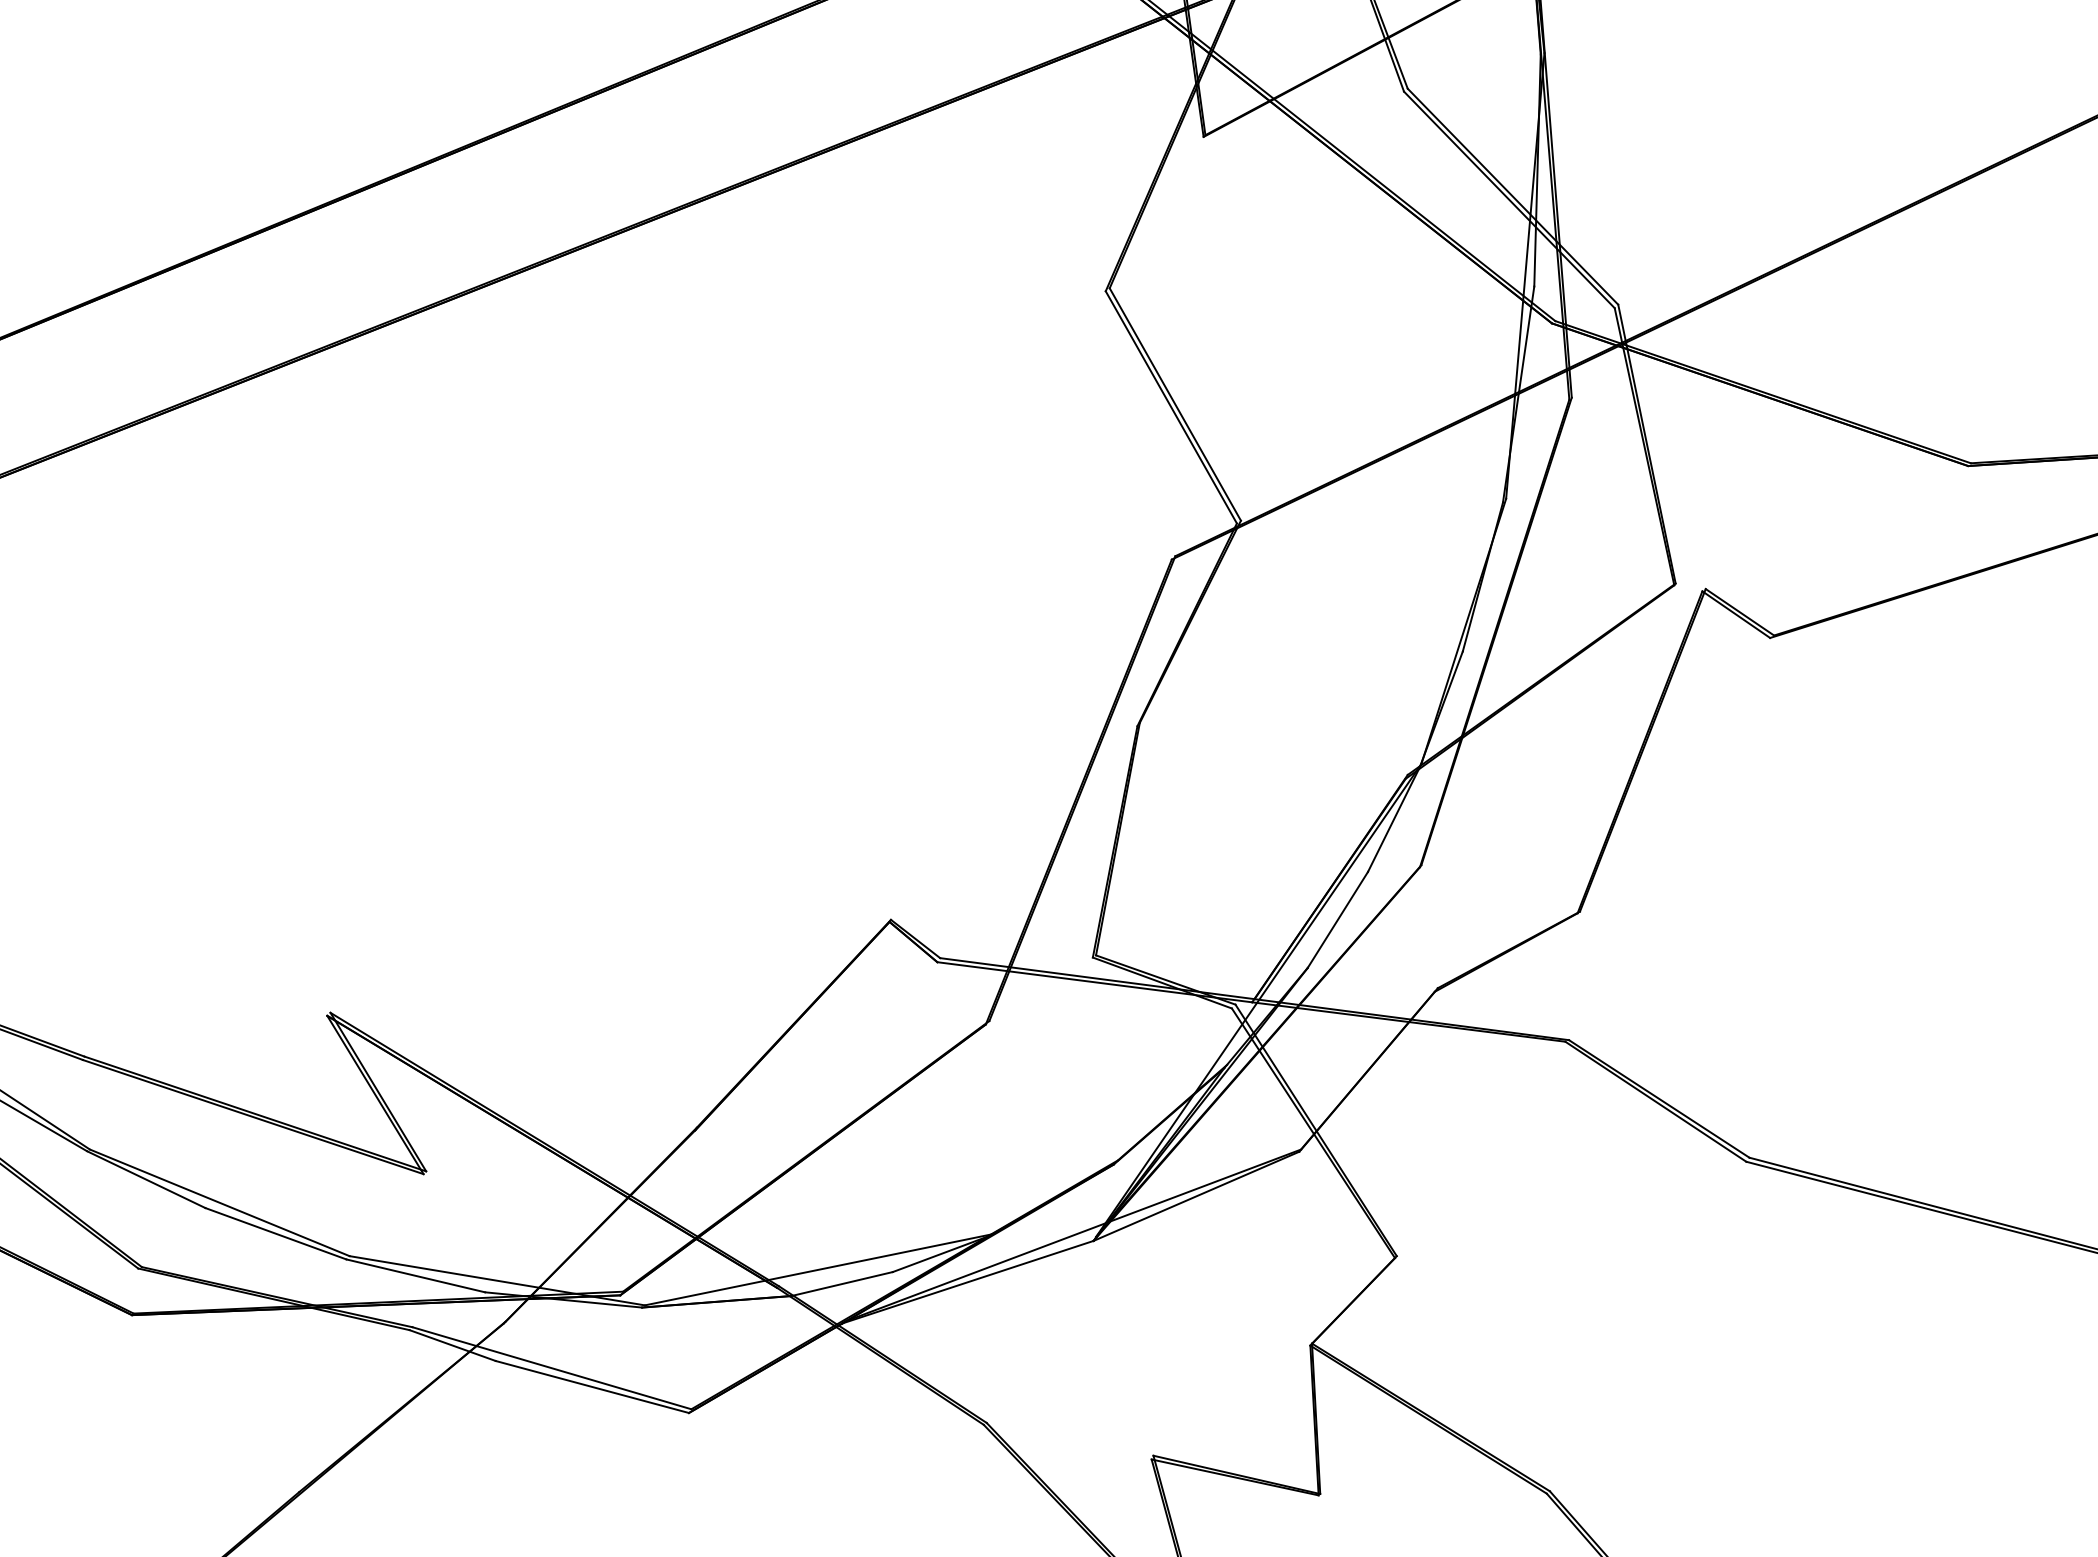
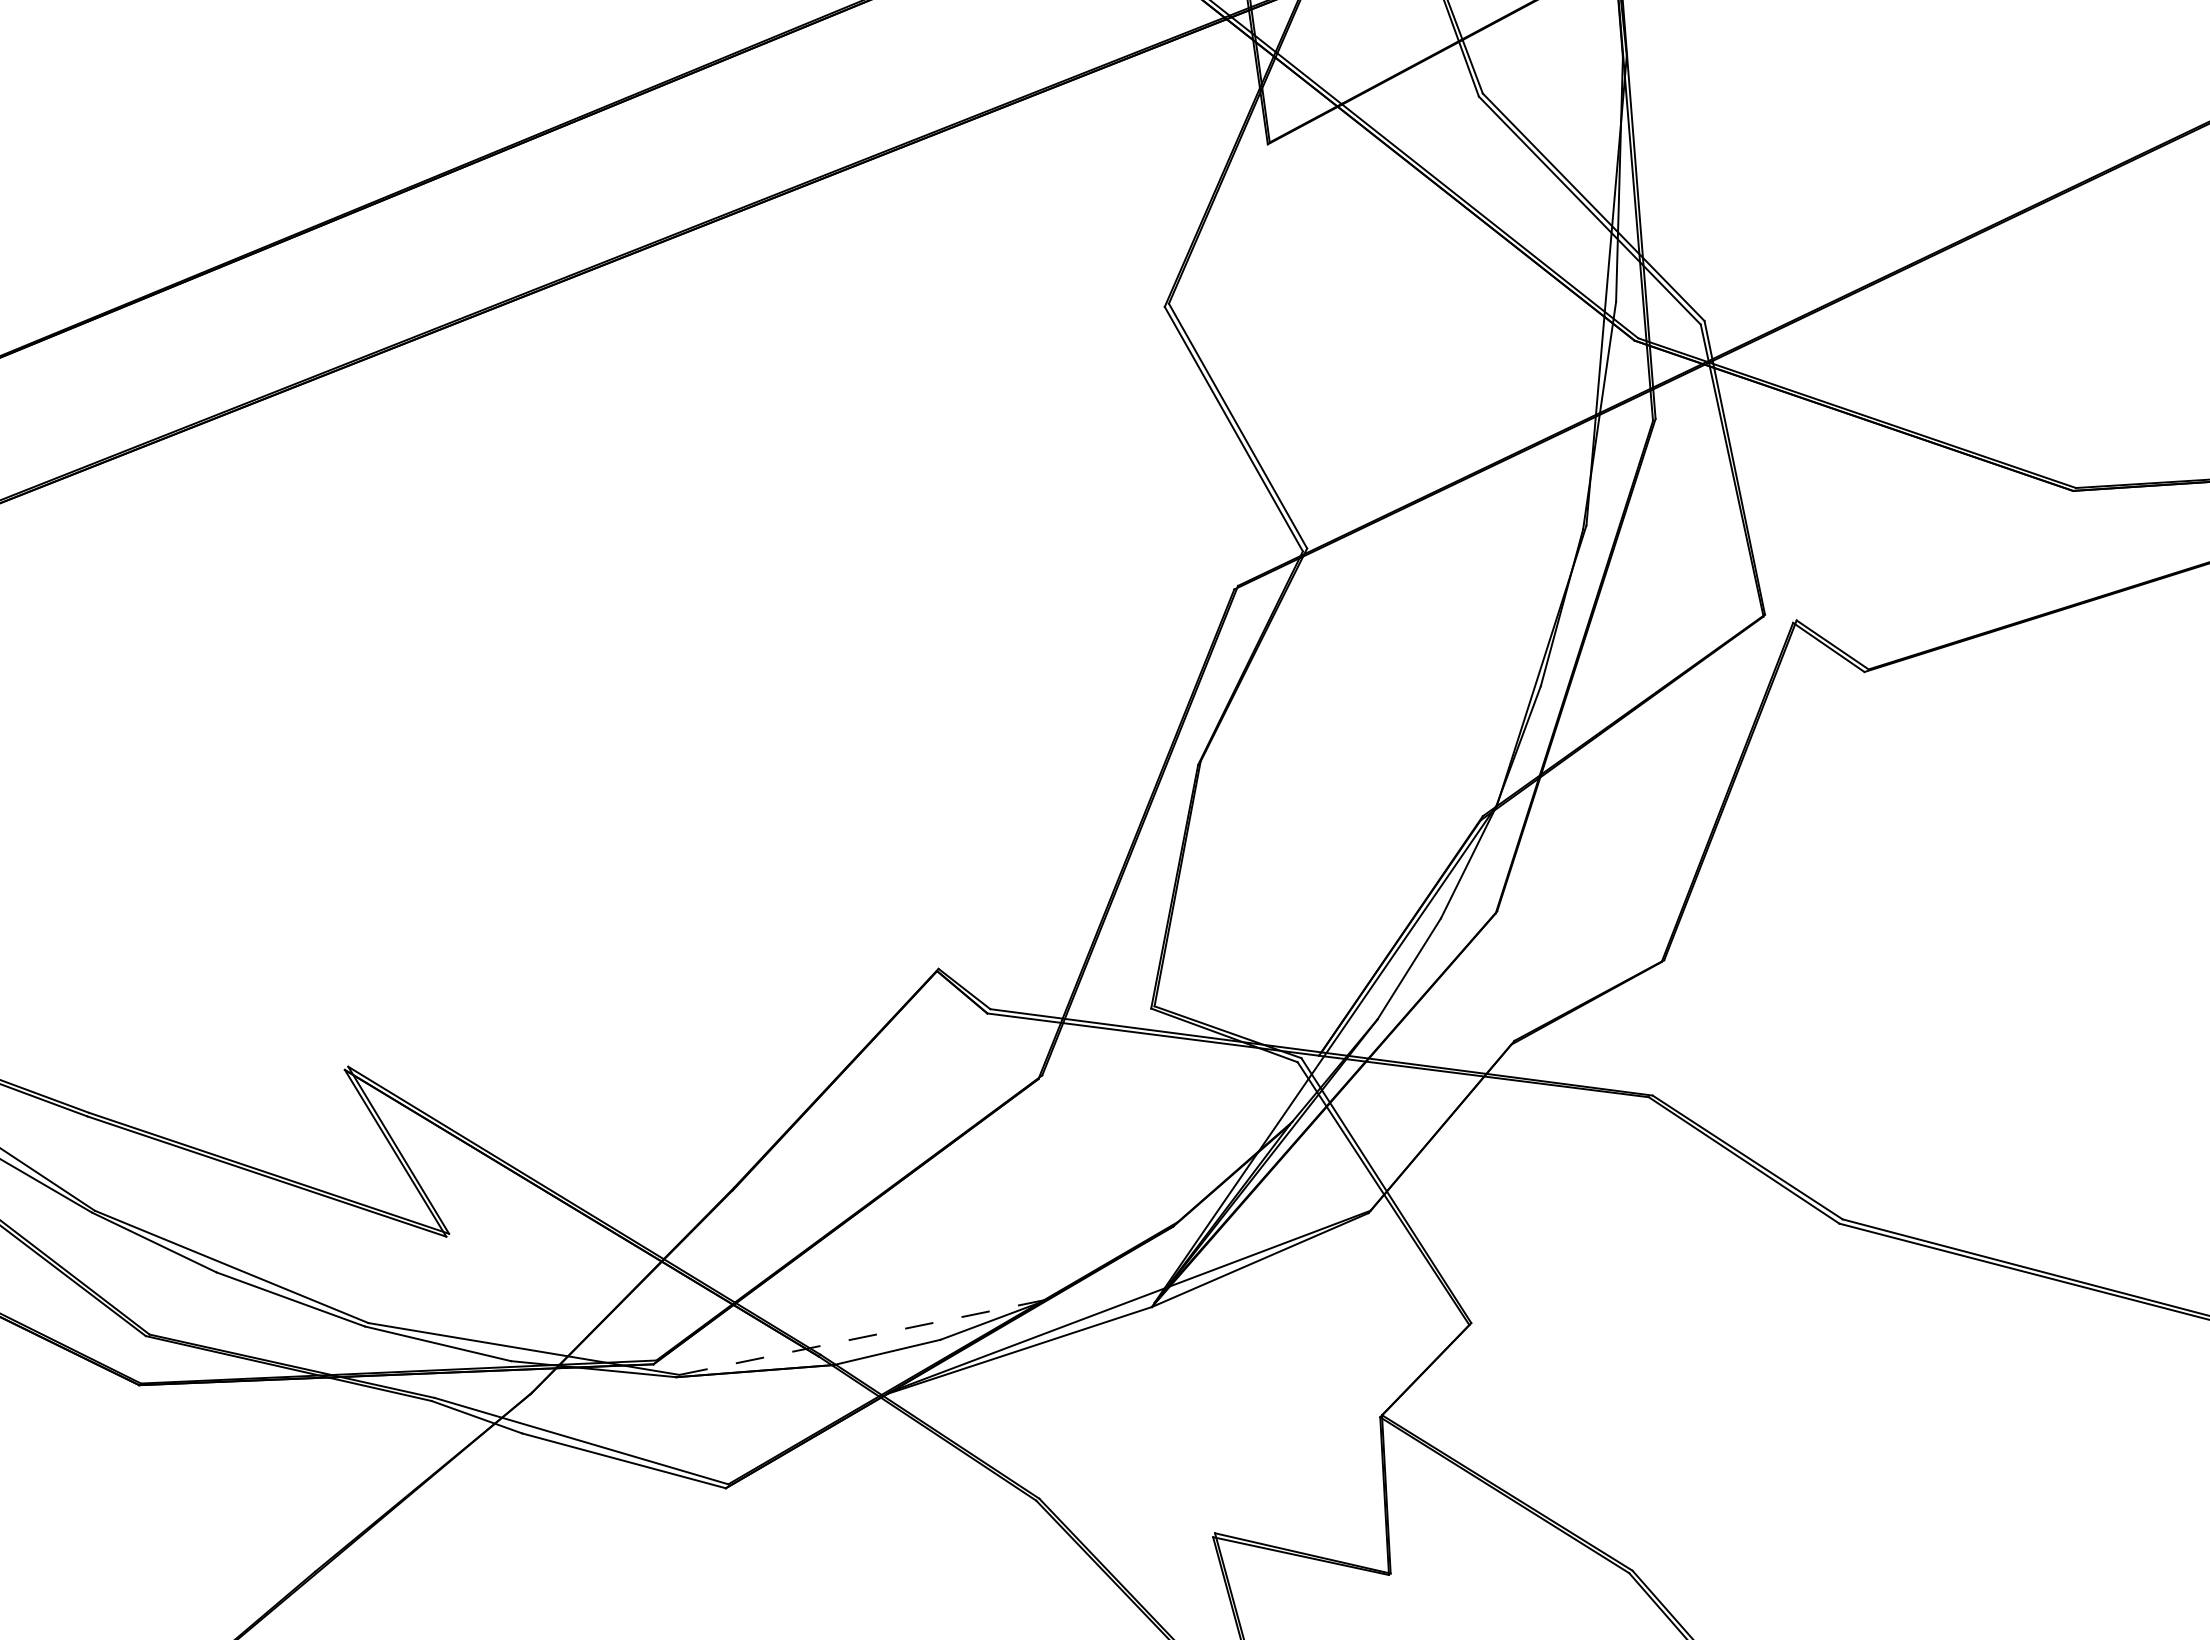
line: (818, 1269) -> (862, 1337), solid -> dashed

